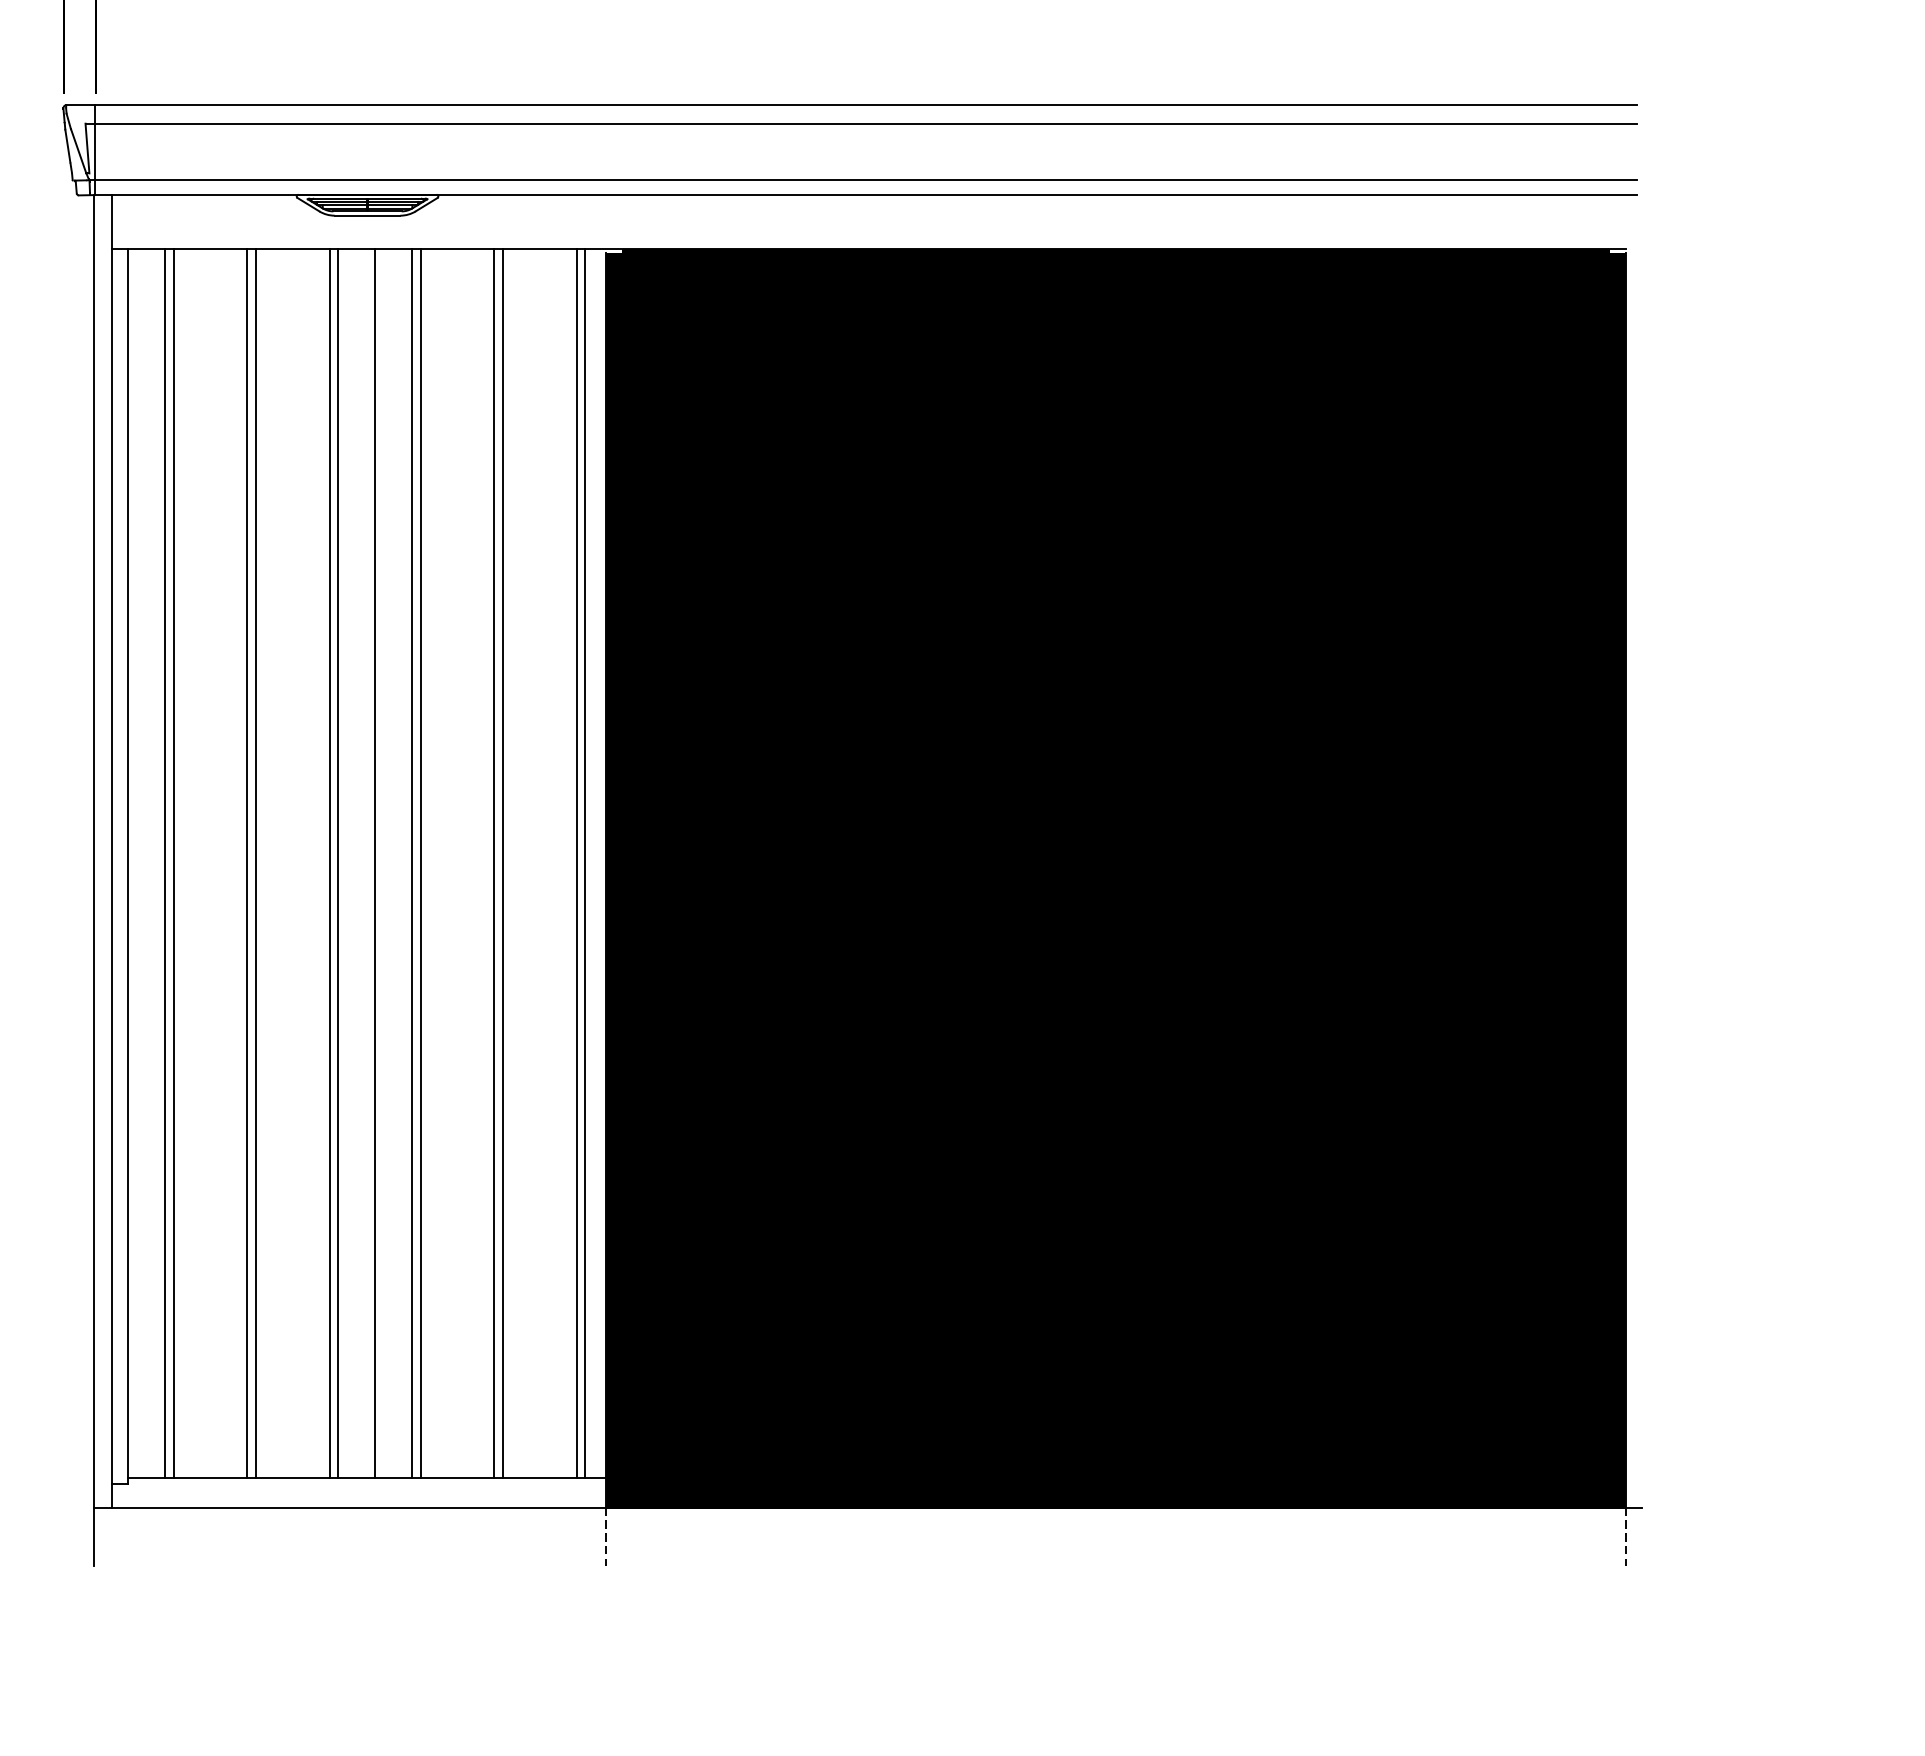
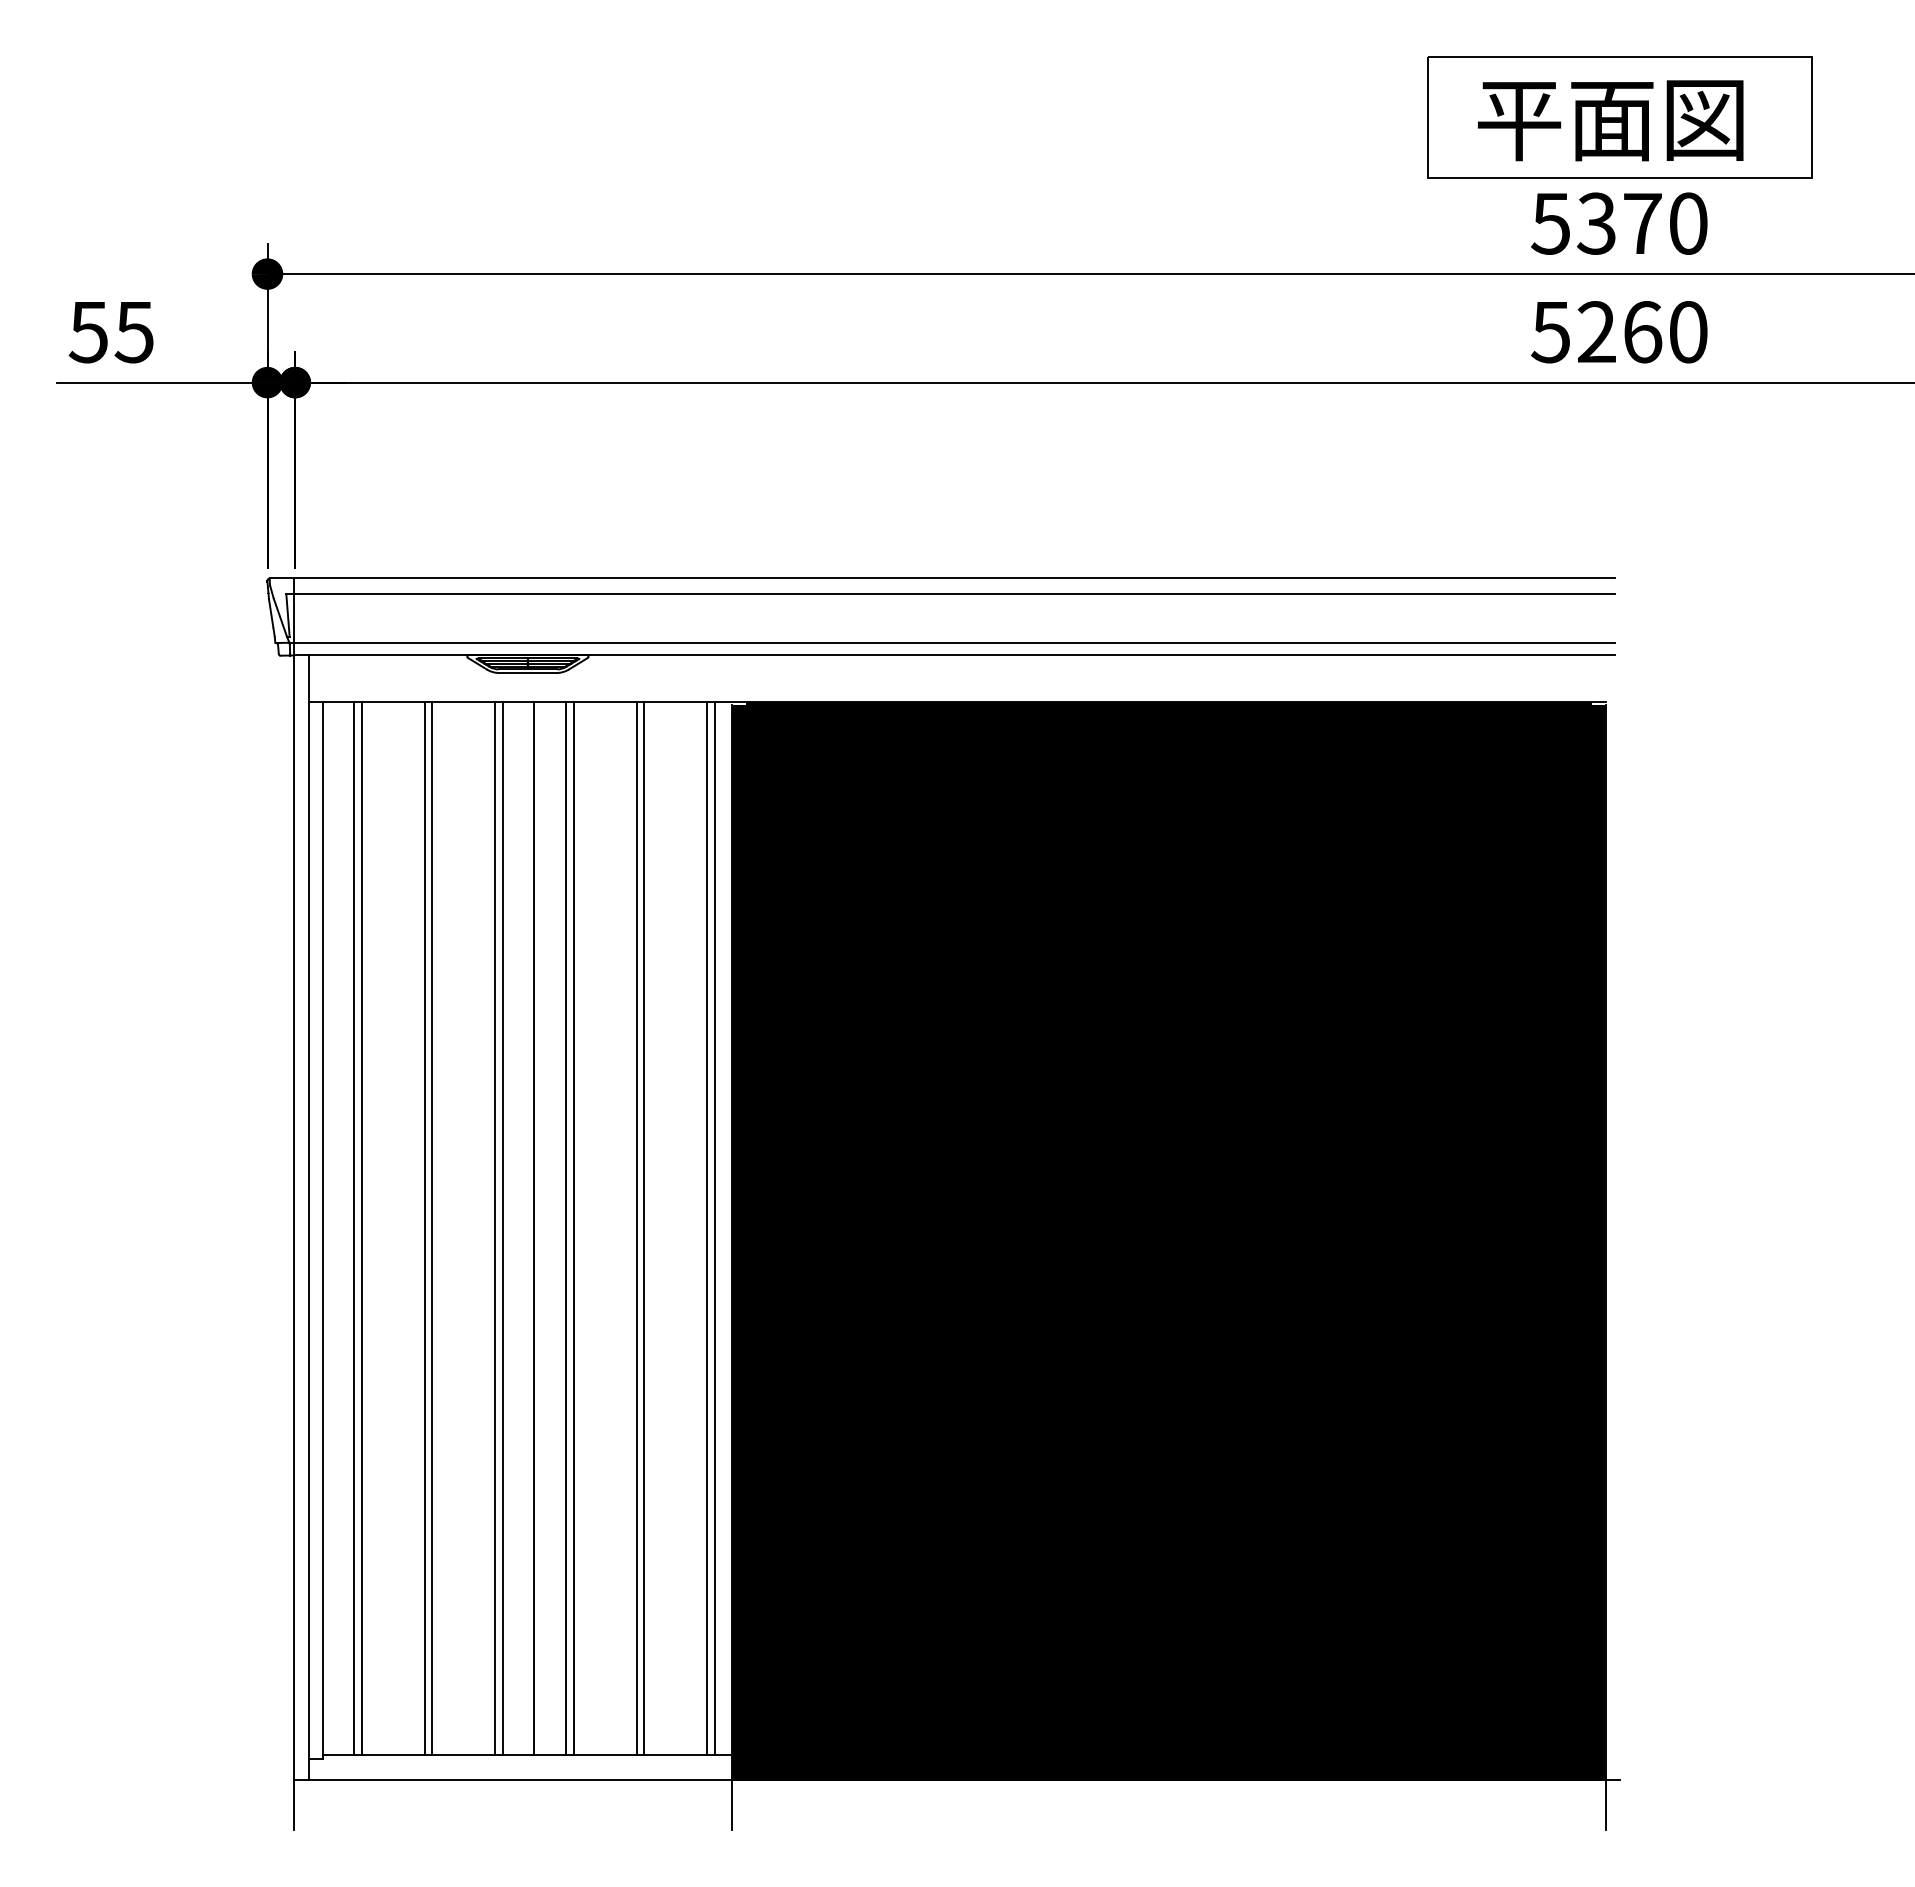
line: (606, 1537) -> (732, 1805), dashed -> solid
line: (1625, 1537) -> (1605, 1805), dashed -> solid

